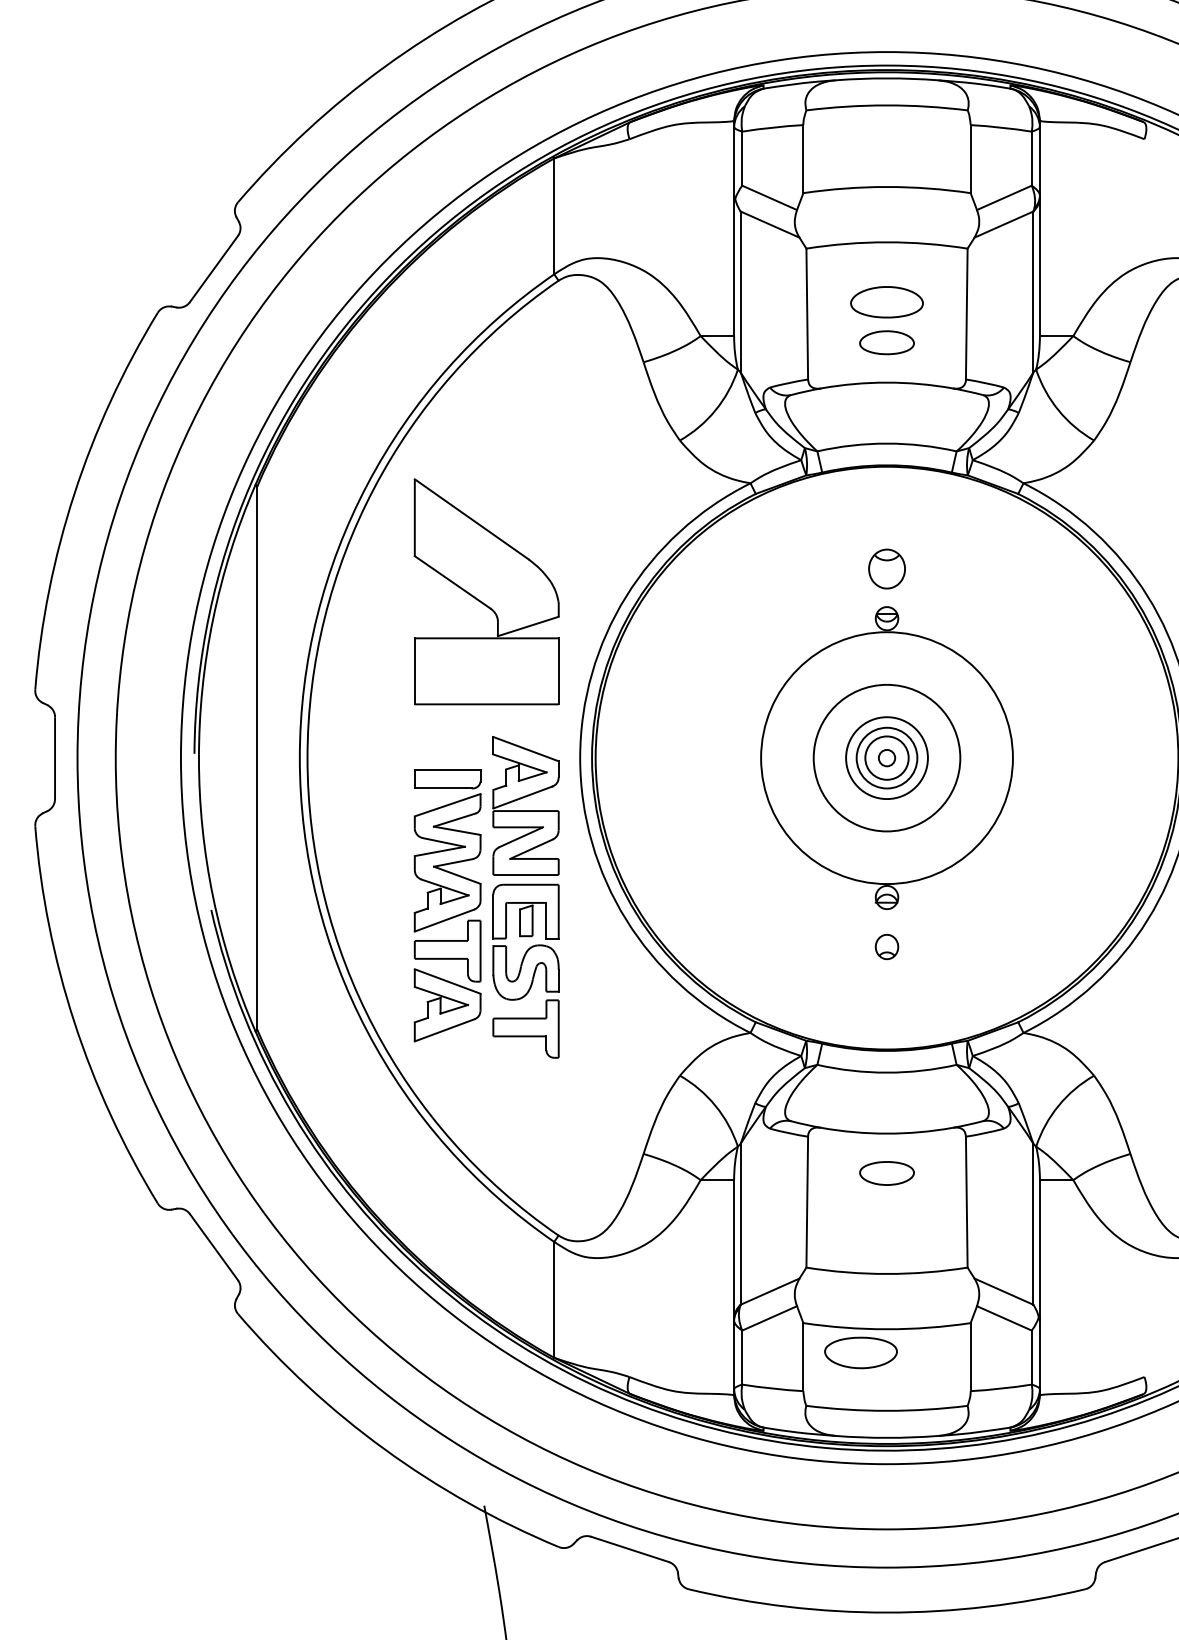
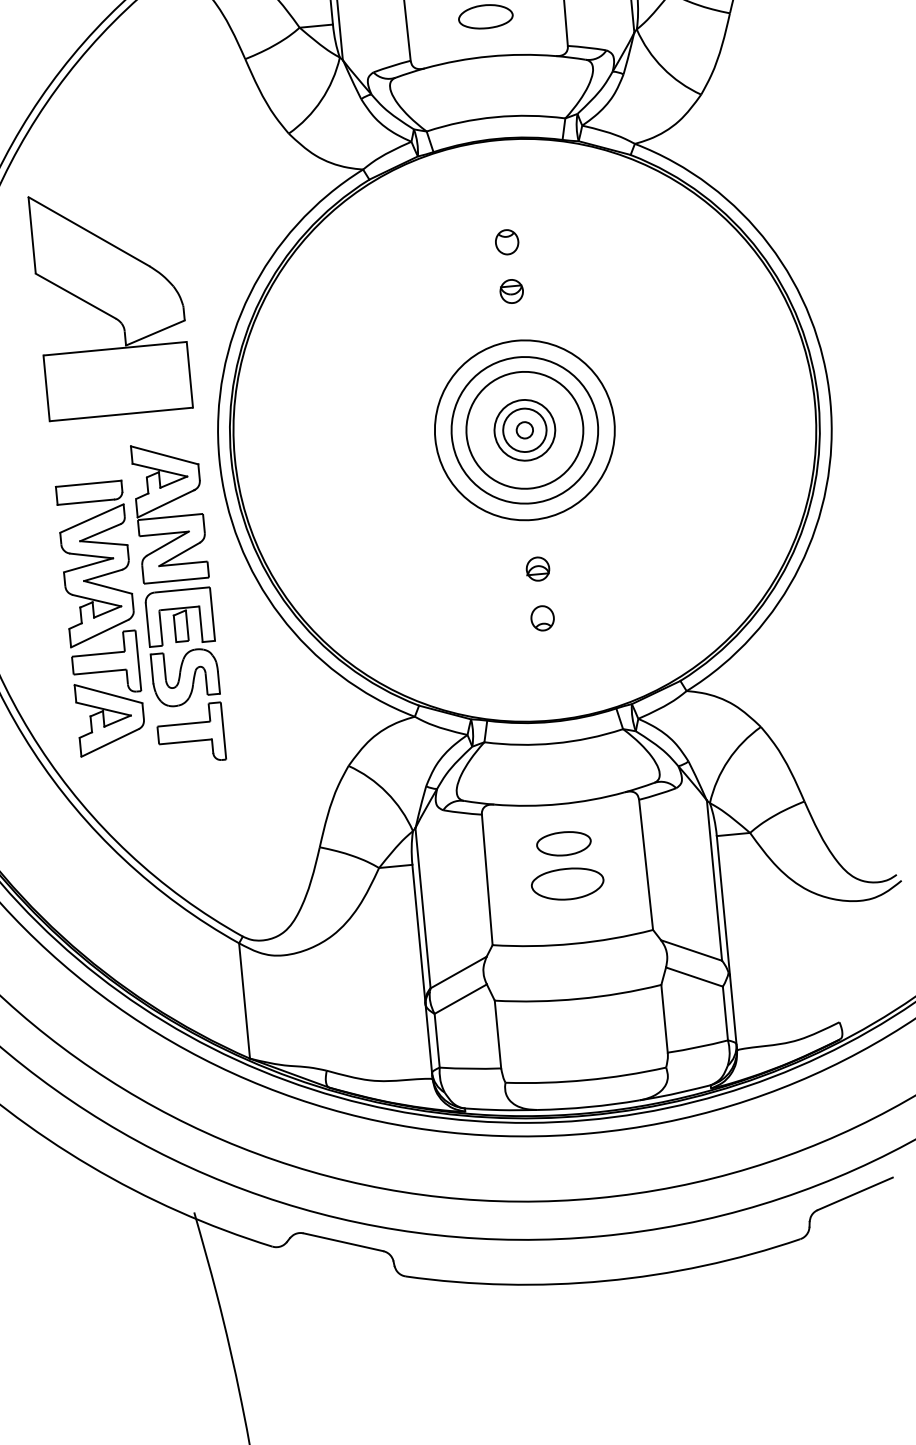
part: (886, 569) -> (506, 242), size x0.62
circle: (886, 757) -> (524, 429), size x1.43
circle: (886, 758) -> (524, 430), size x0.71
part: (860, 1352) -> (567, 883), moved

